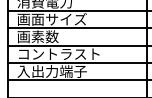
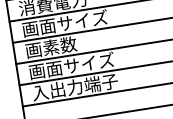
text: (58, 53) -> (79, 63), コントラスト -> 画面サイズ

